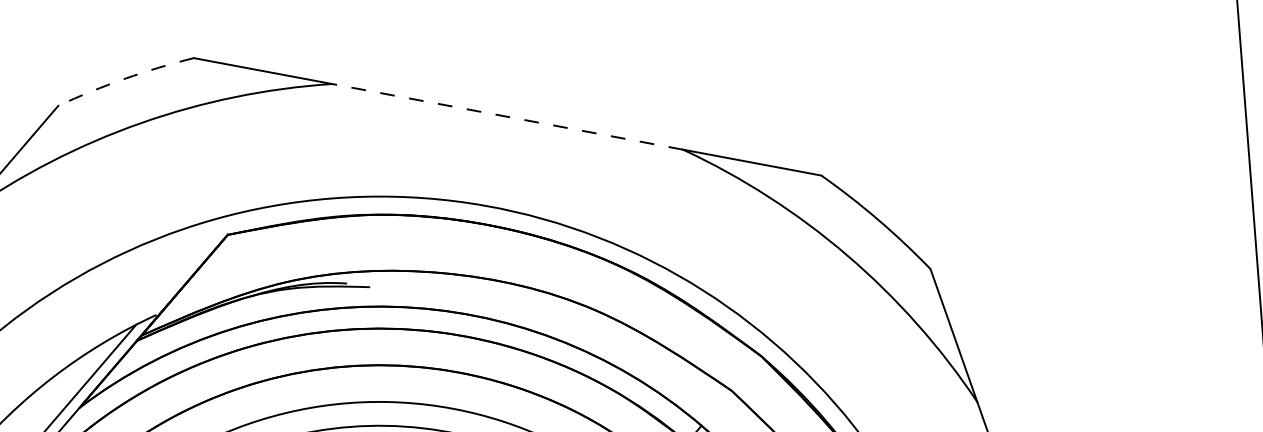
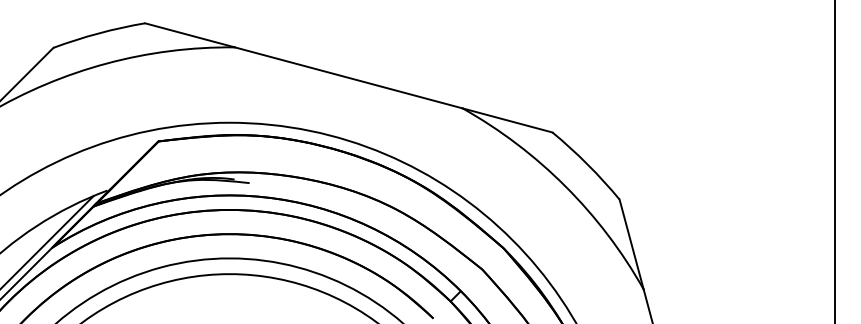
arc: (124, 78) -> (98, 33), dashed -> solid
line: (507, 116) -> (348, 77), dashed -> solid

